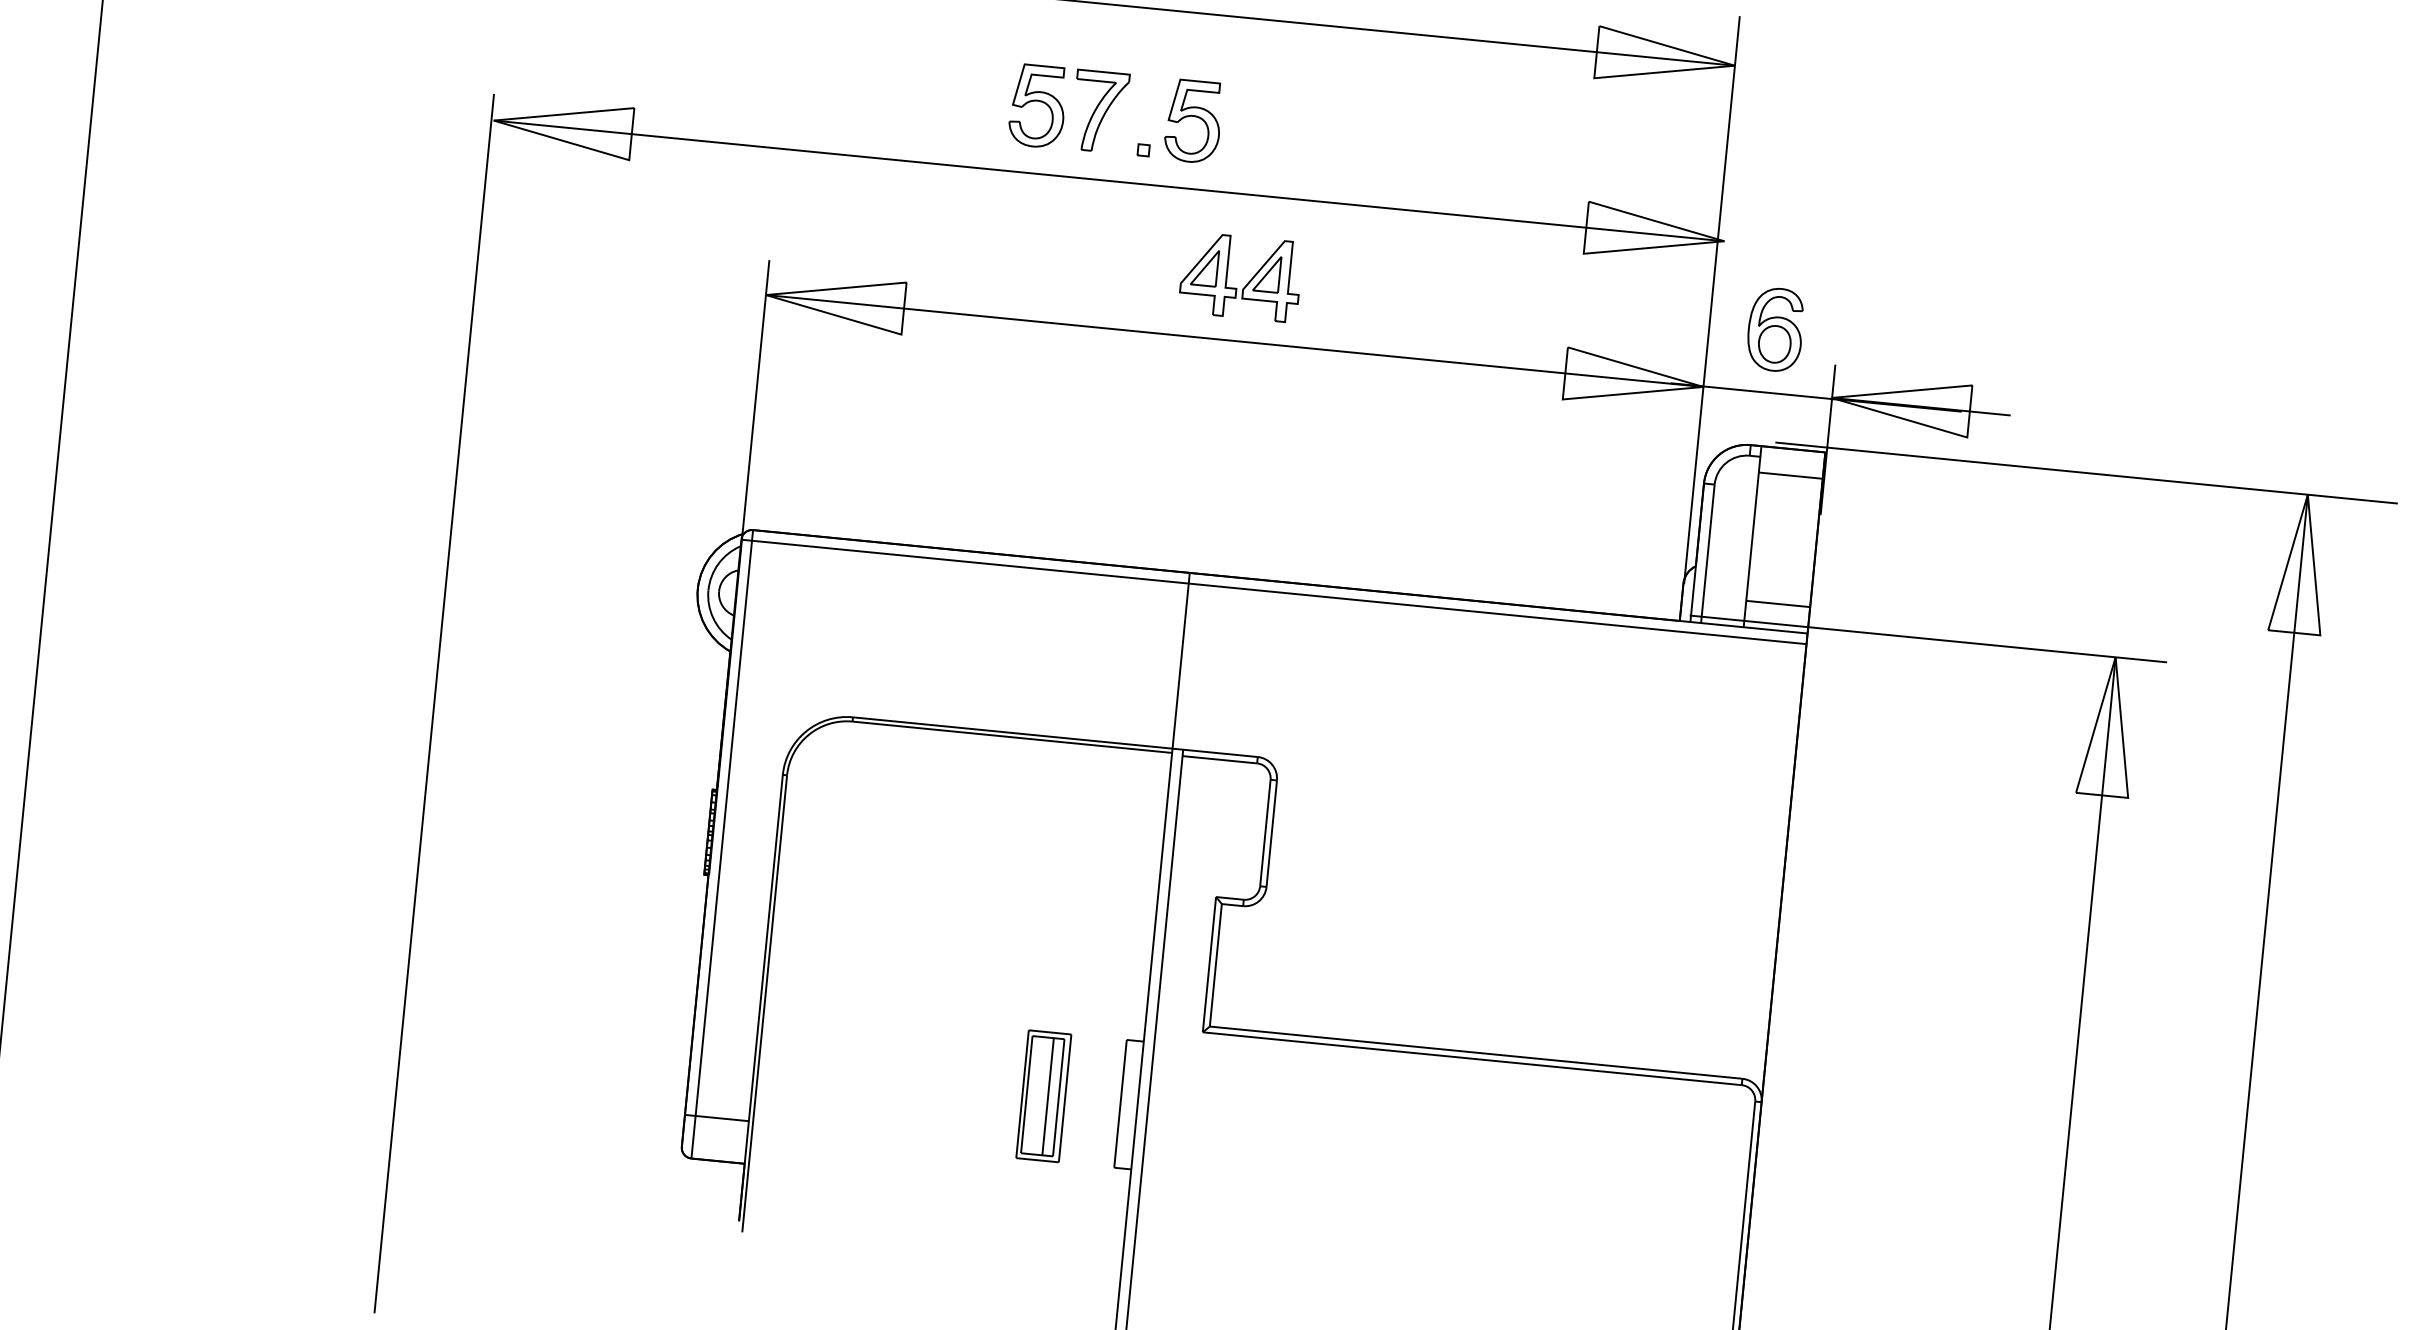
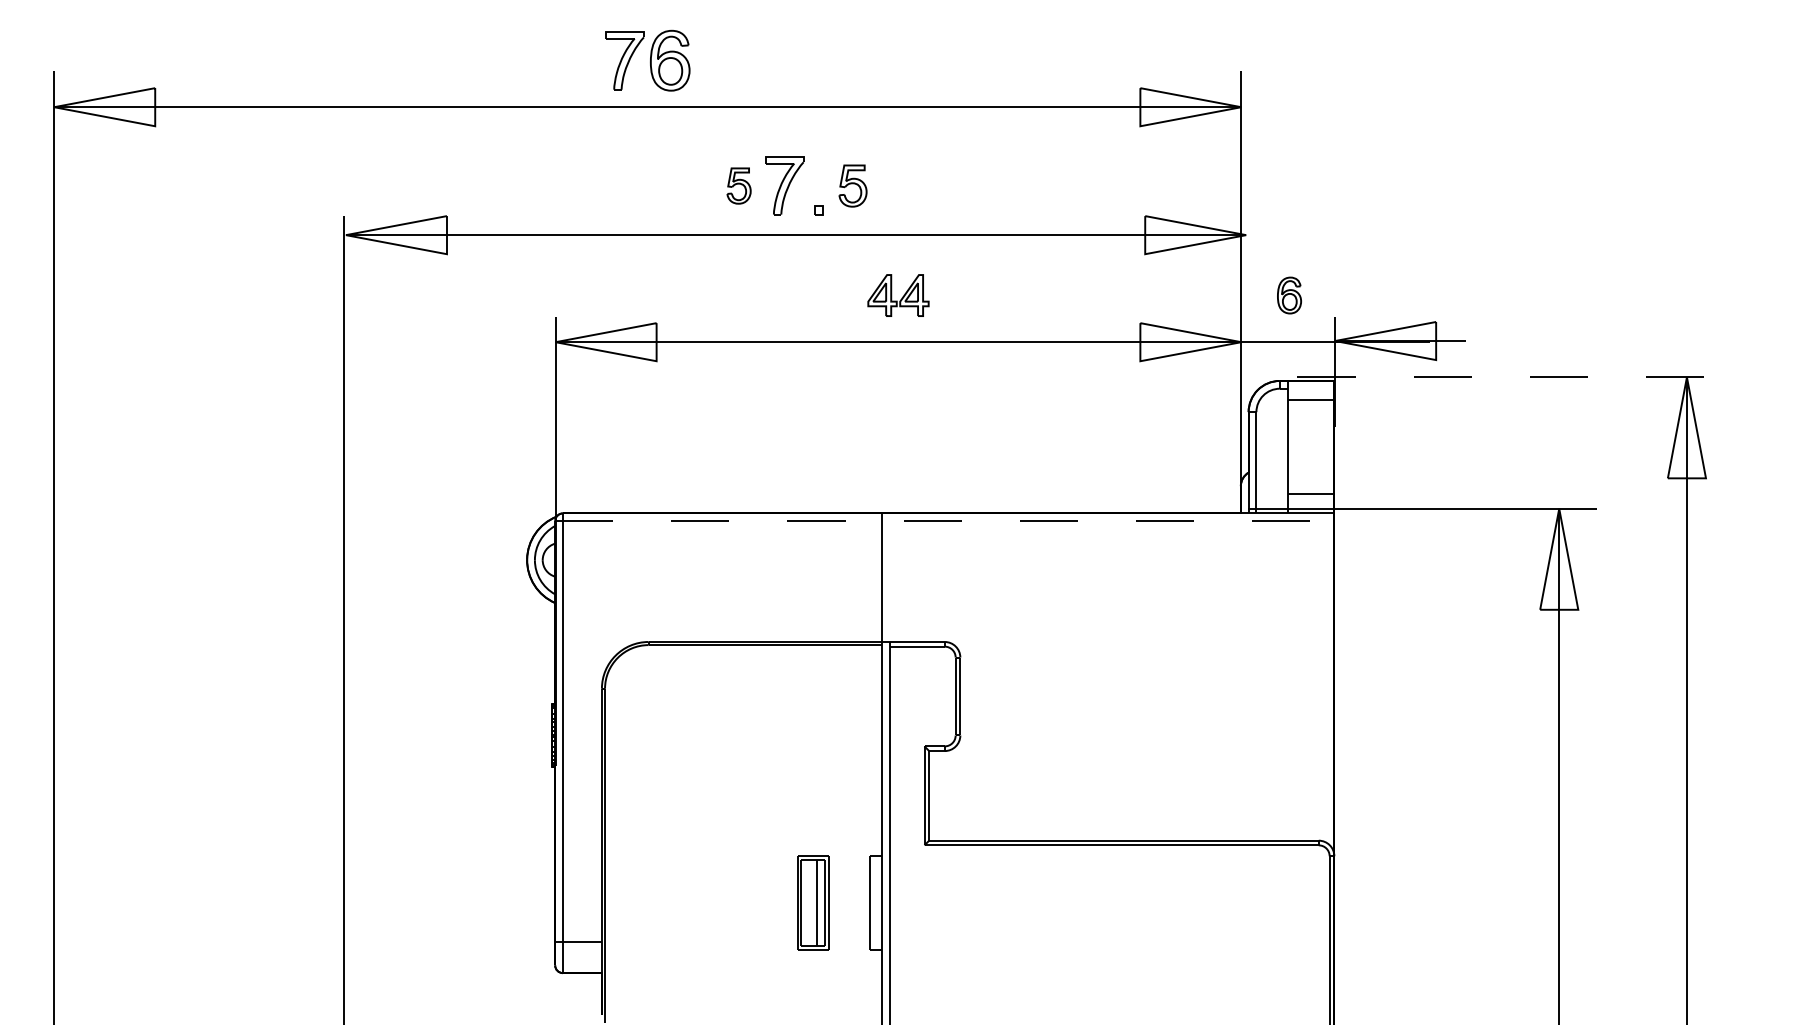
part: (1036, 105) -> (738, 185), size x0.6
part: (1192, 120) -> (852, 185), size x0.7
part: (1240, 277) -> (898, 295), size x0.7
part: (1775, 329) -> (1289, 295), size x0.6
line: (2087, 473) -> (1525, 377), solid -> dashed
line: (1273, 592) -> (944, 521), solid -> dashed

